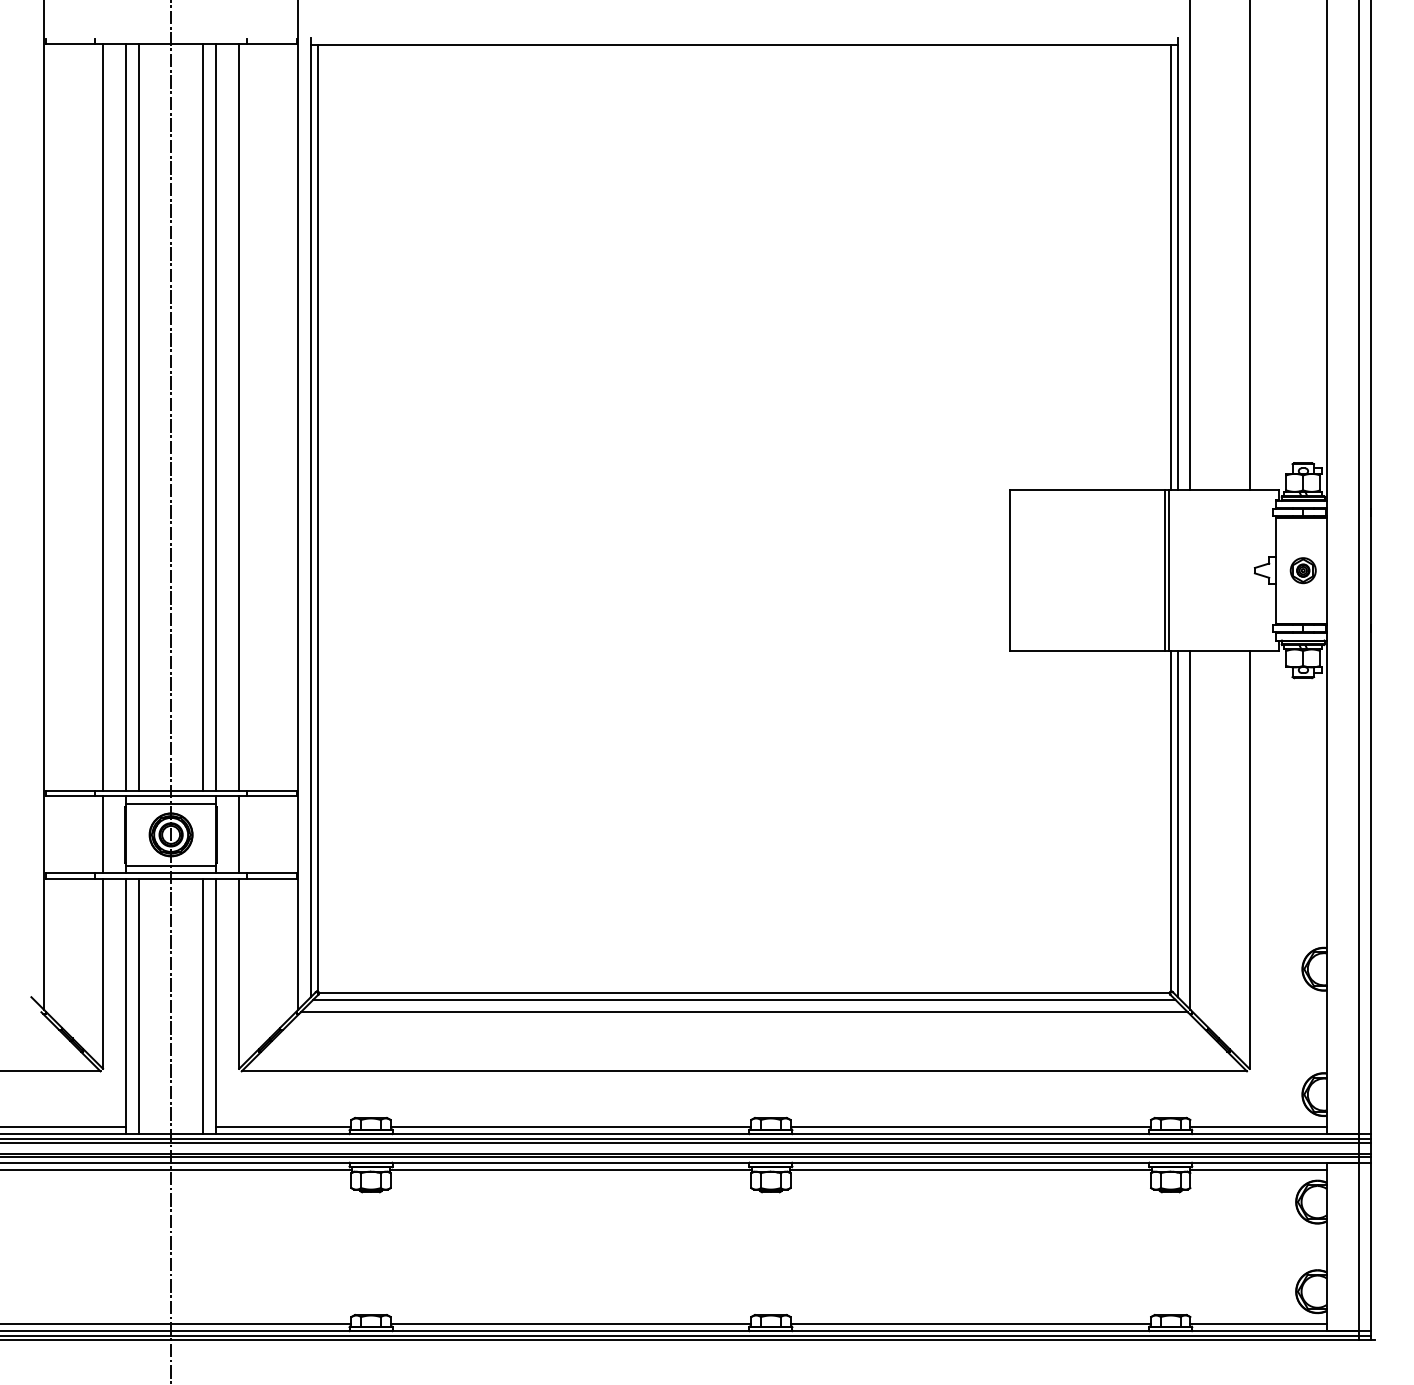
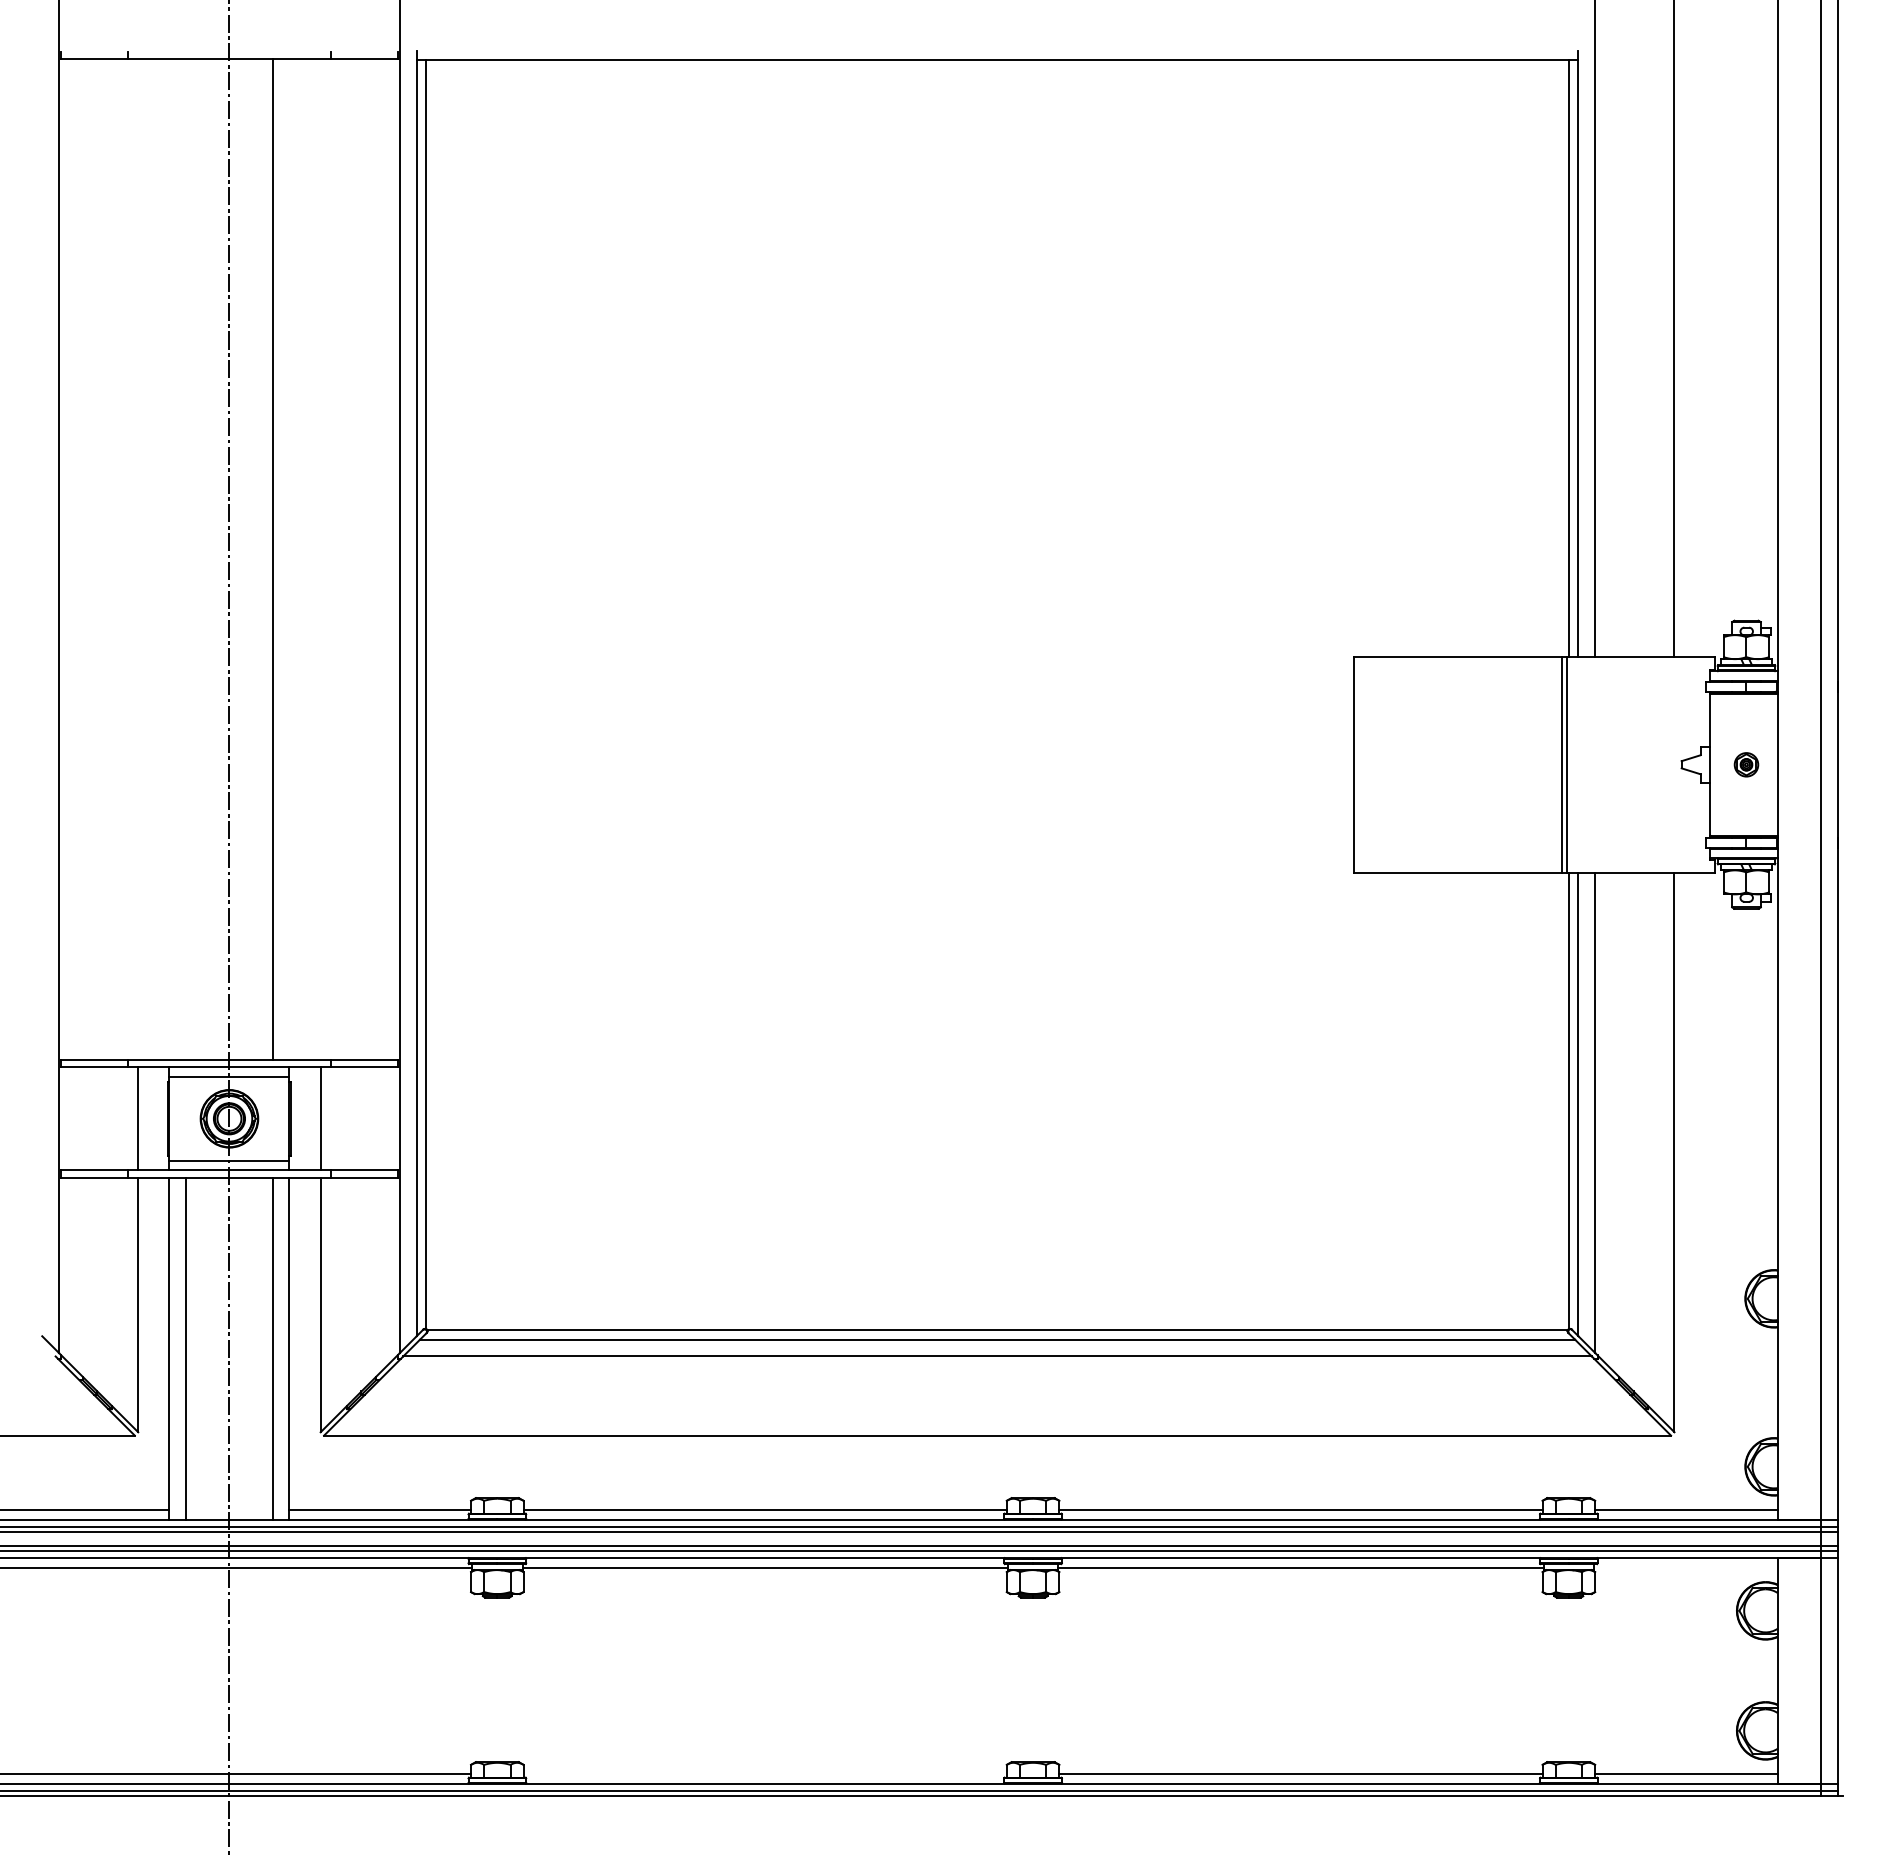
line: (103, 417) -> (138, 559), removed
line: (126, 417) -> (169, 559), removed
line: (139, 417) -> (186, 559), removed
line: (215, 417) -> (289, 559), removed
line: (239, 417) -> (320, 559), removed
part: (1303, 570) -> (1746, 764), size x0.7
line: (1257, 1169) -> (1685, 1567), removed
line: (570, 1324) -> (764, 1774), removed

